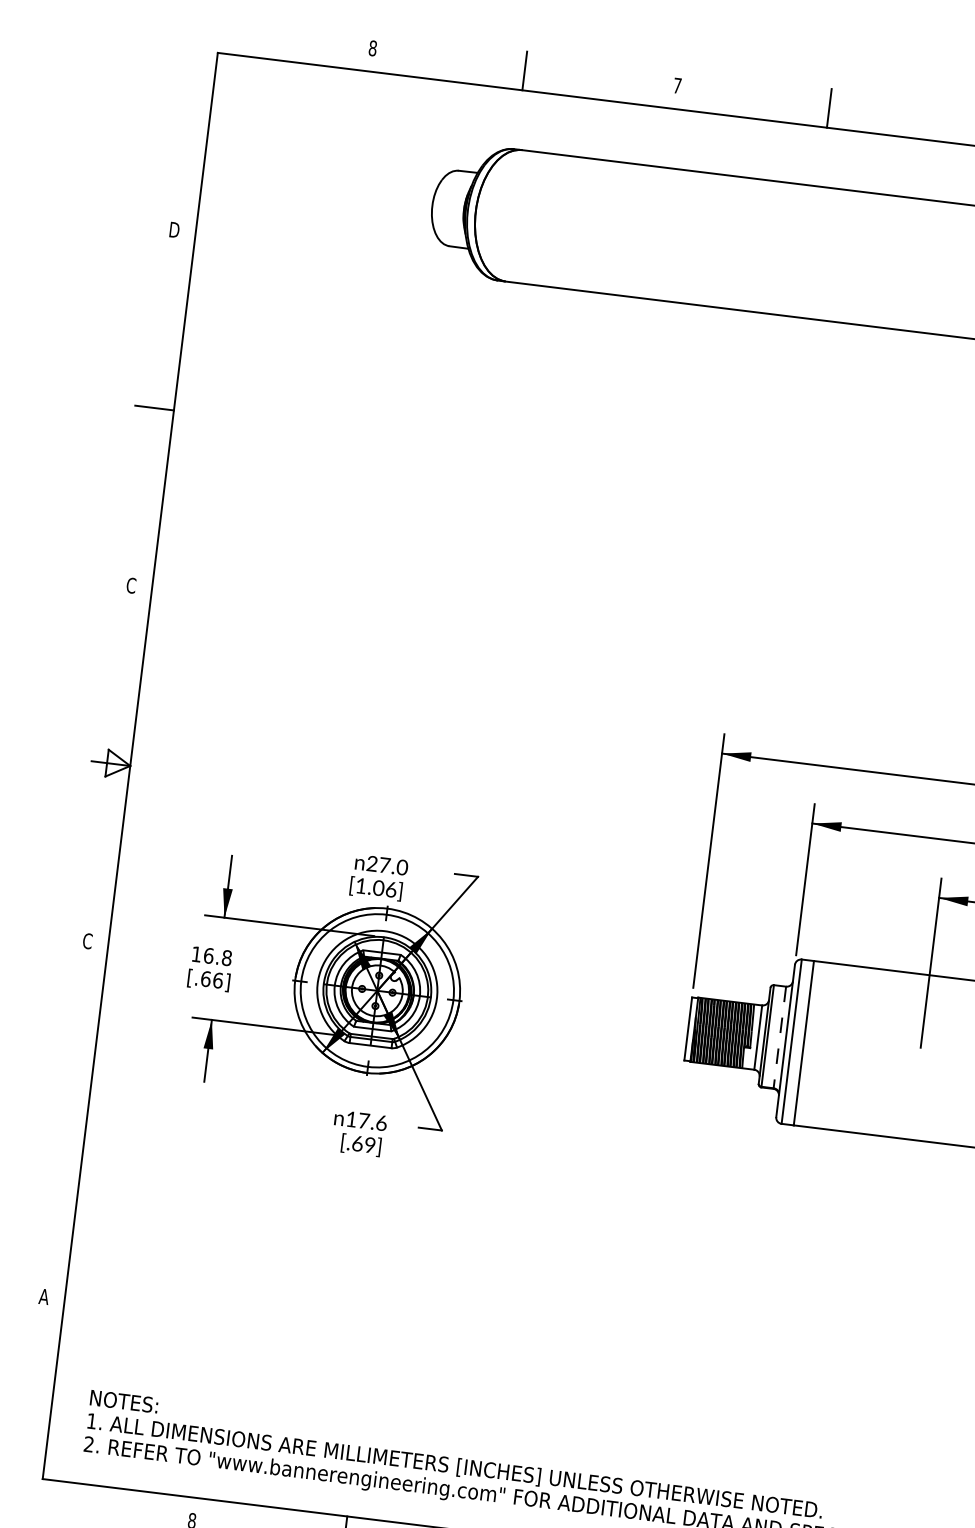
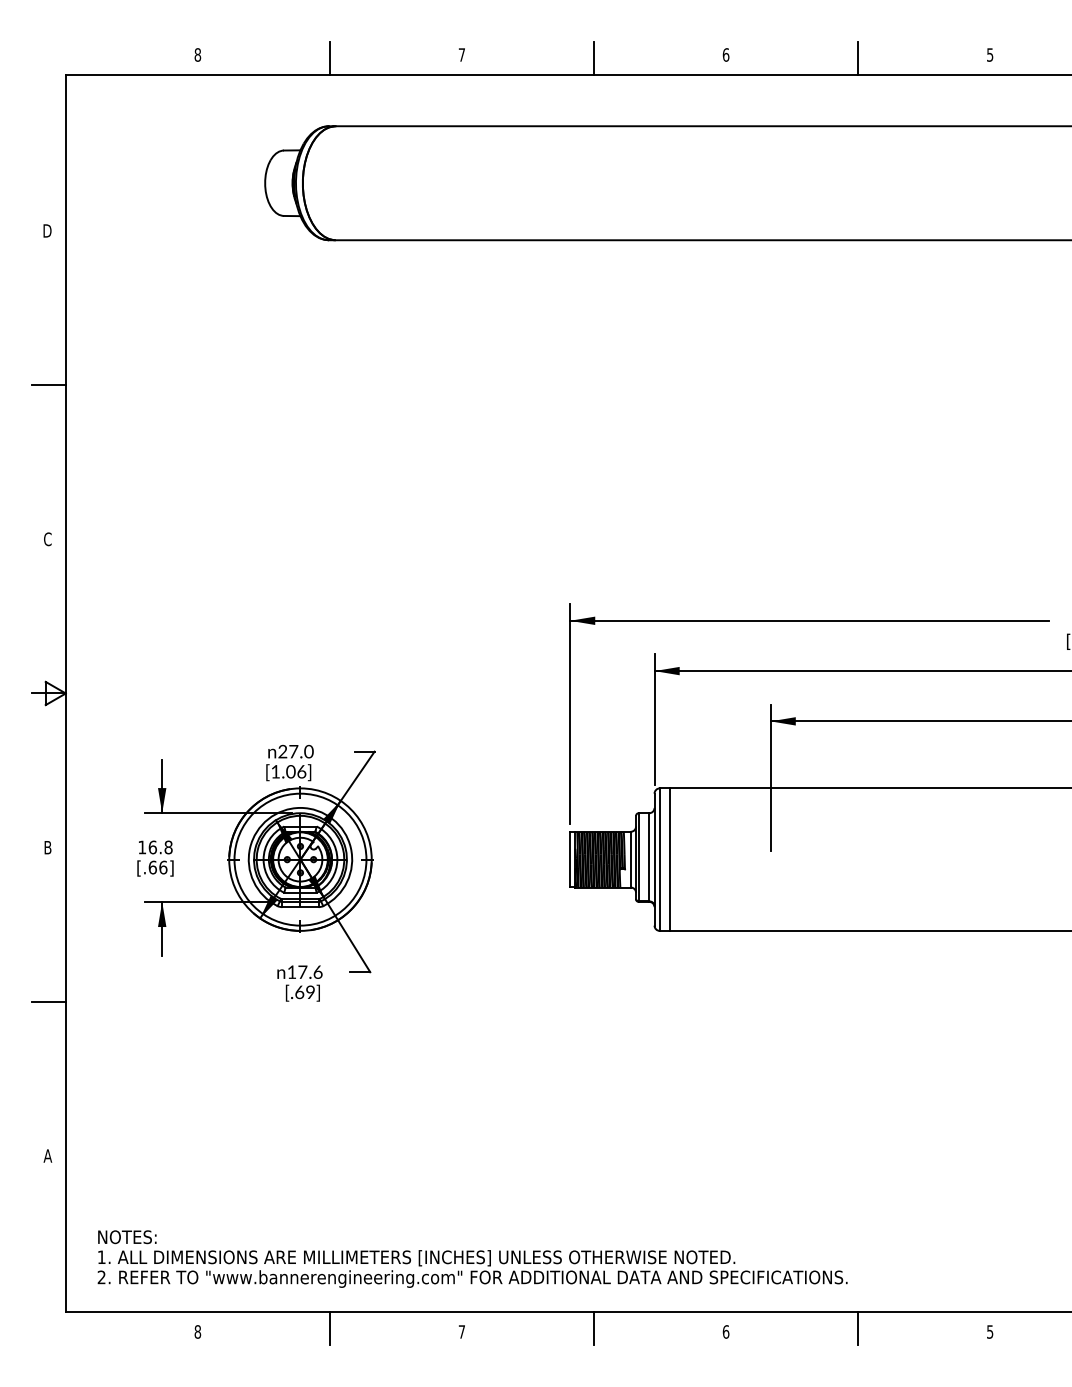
text: (87, 940) -> (47, 847), C -> B
line: (779, 1038) -> (649, 858), dashed -> solid
line: (66, 1118) -> (48, 1001), added

